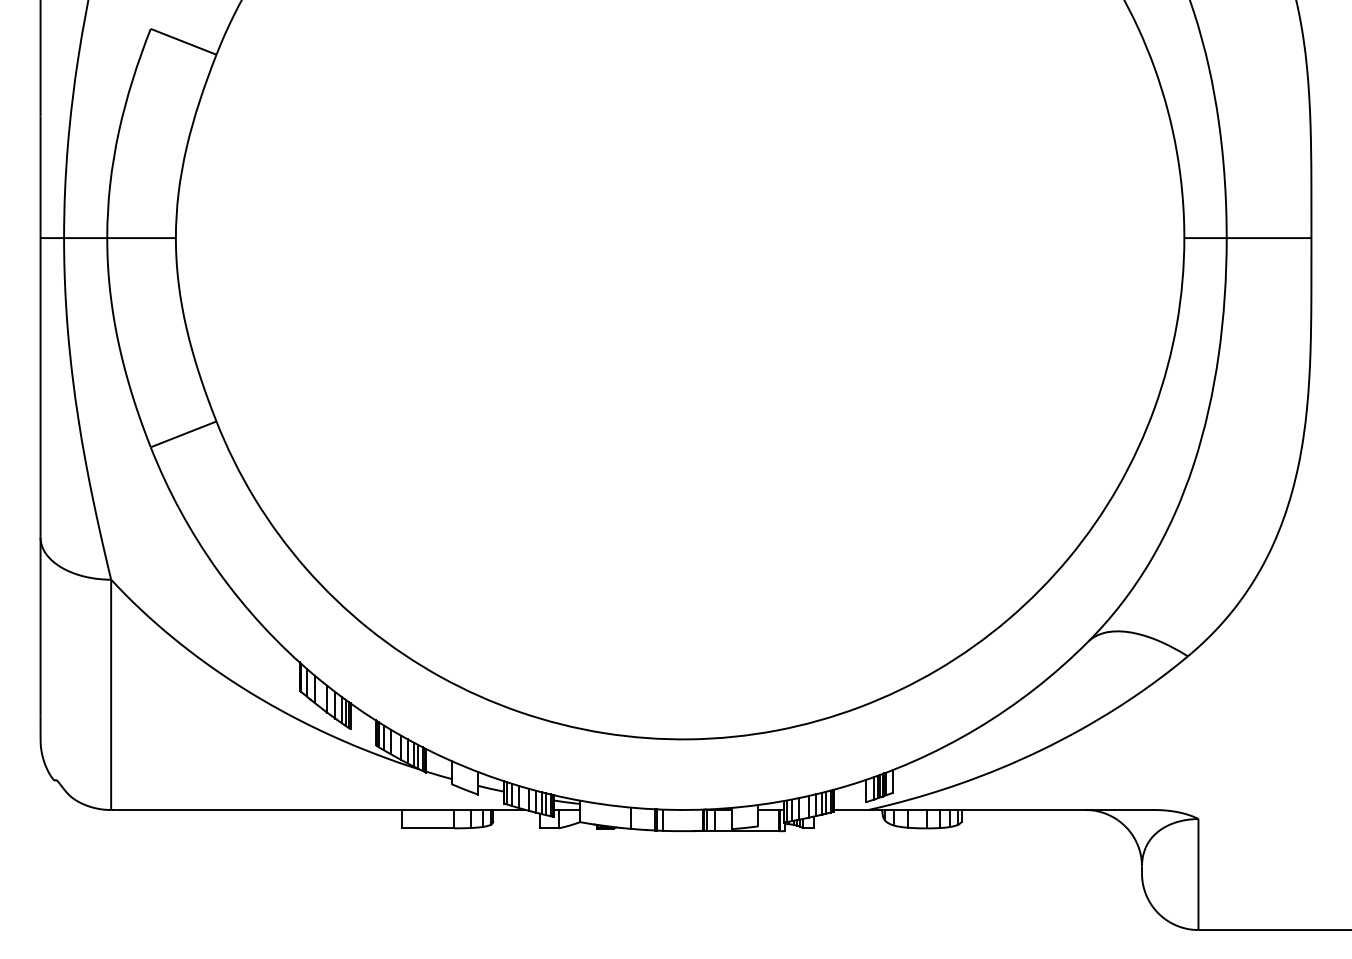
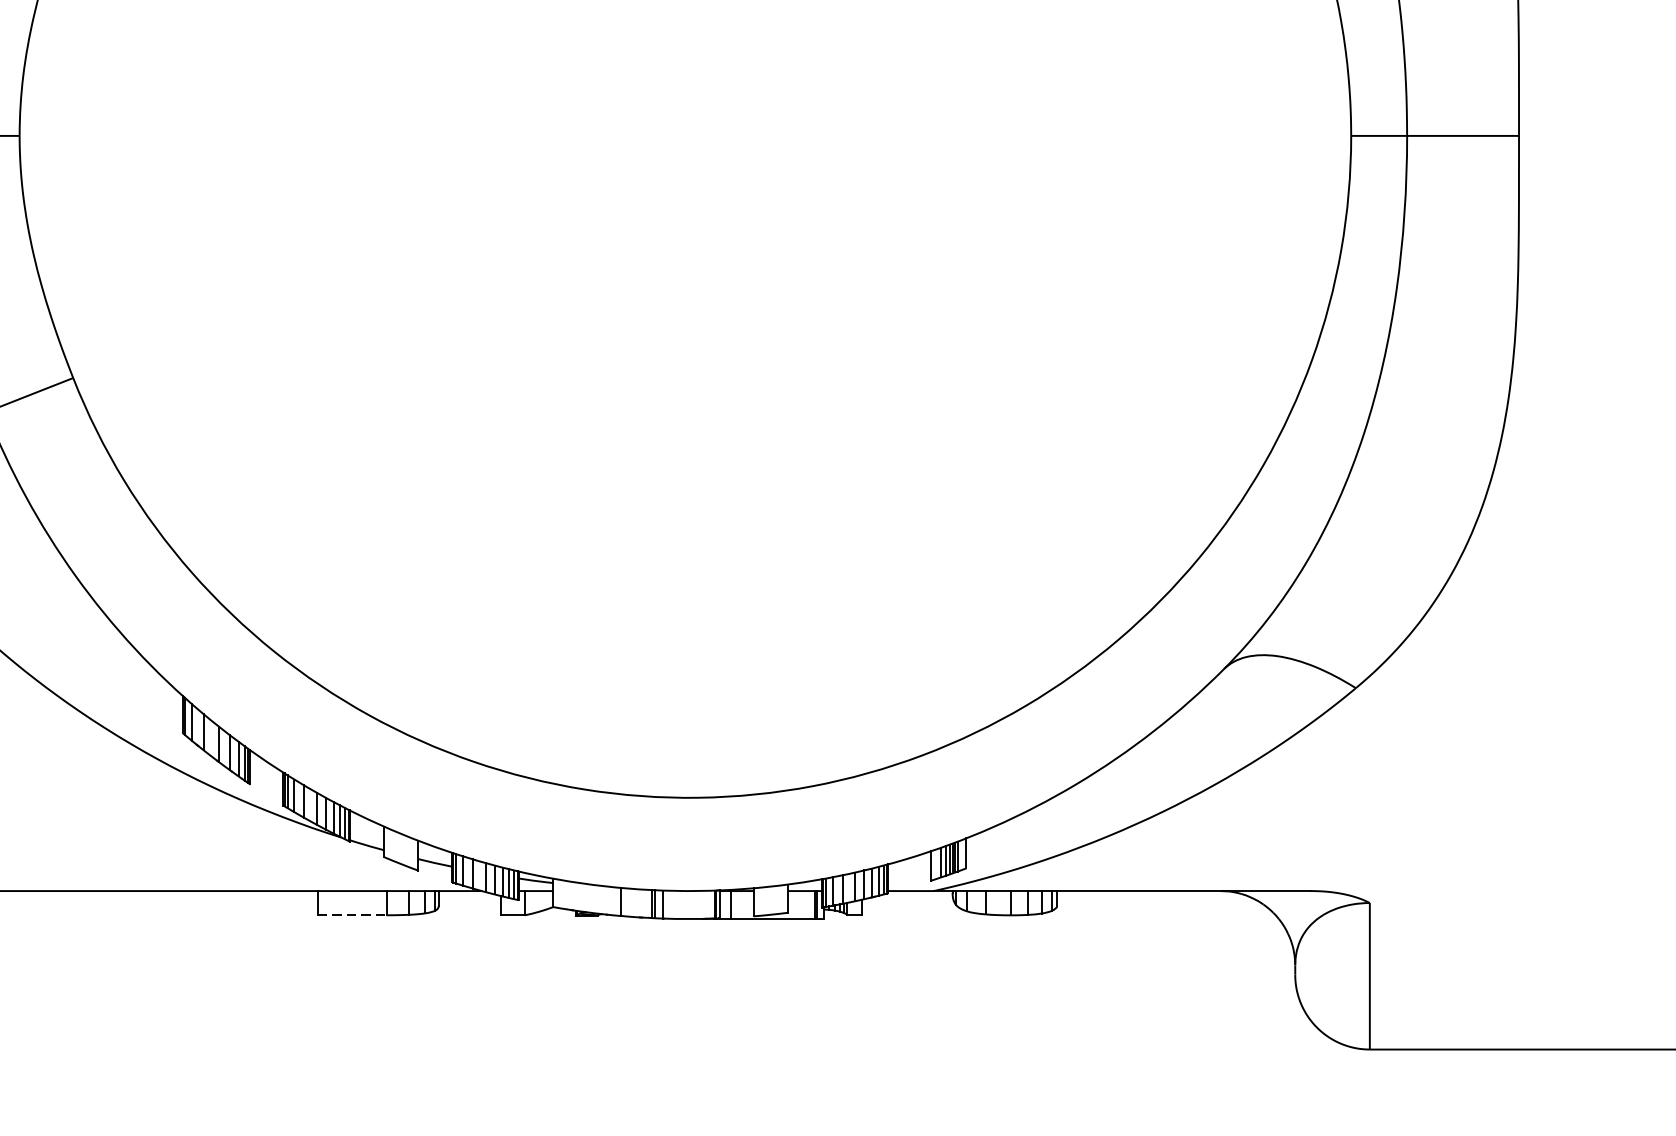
line: (428, 828) -> (353, 915), solid -> dashed

